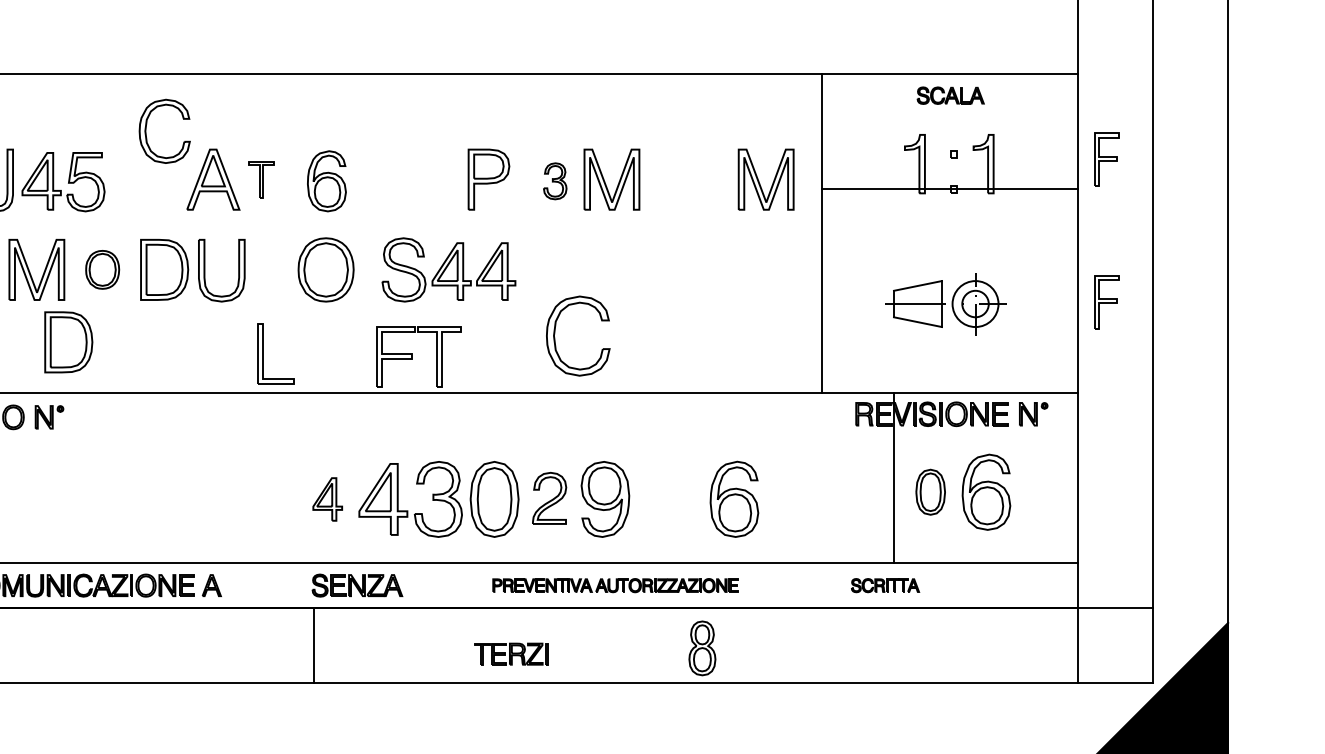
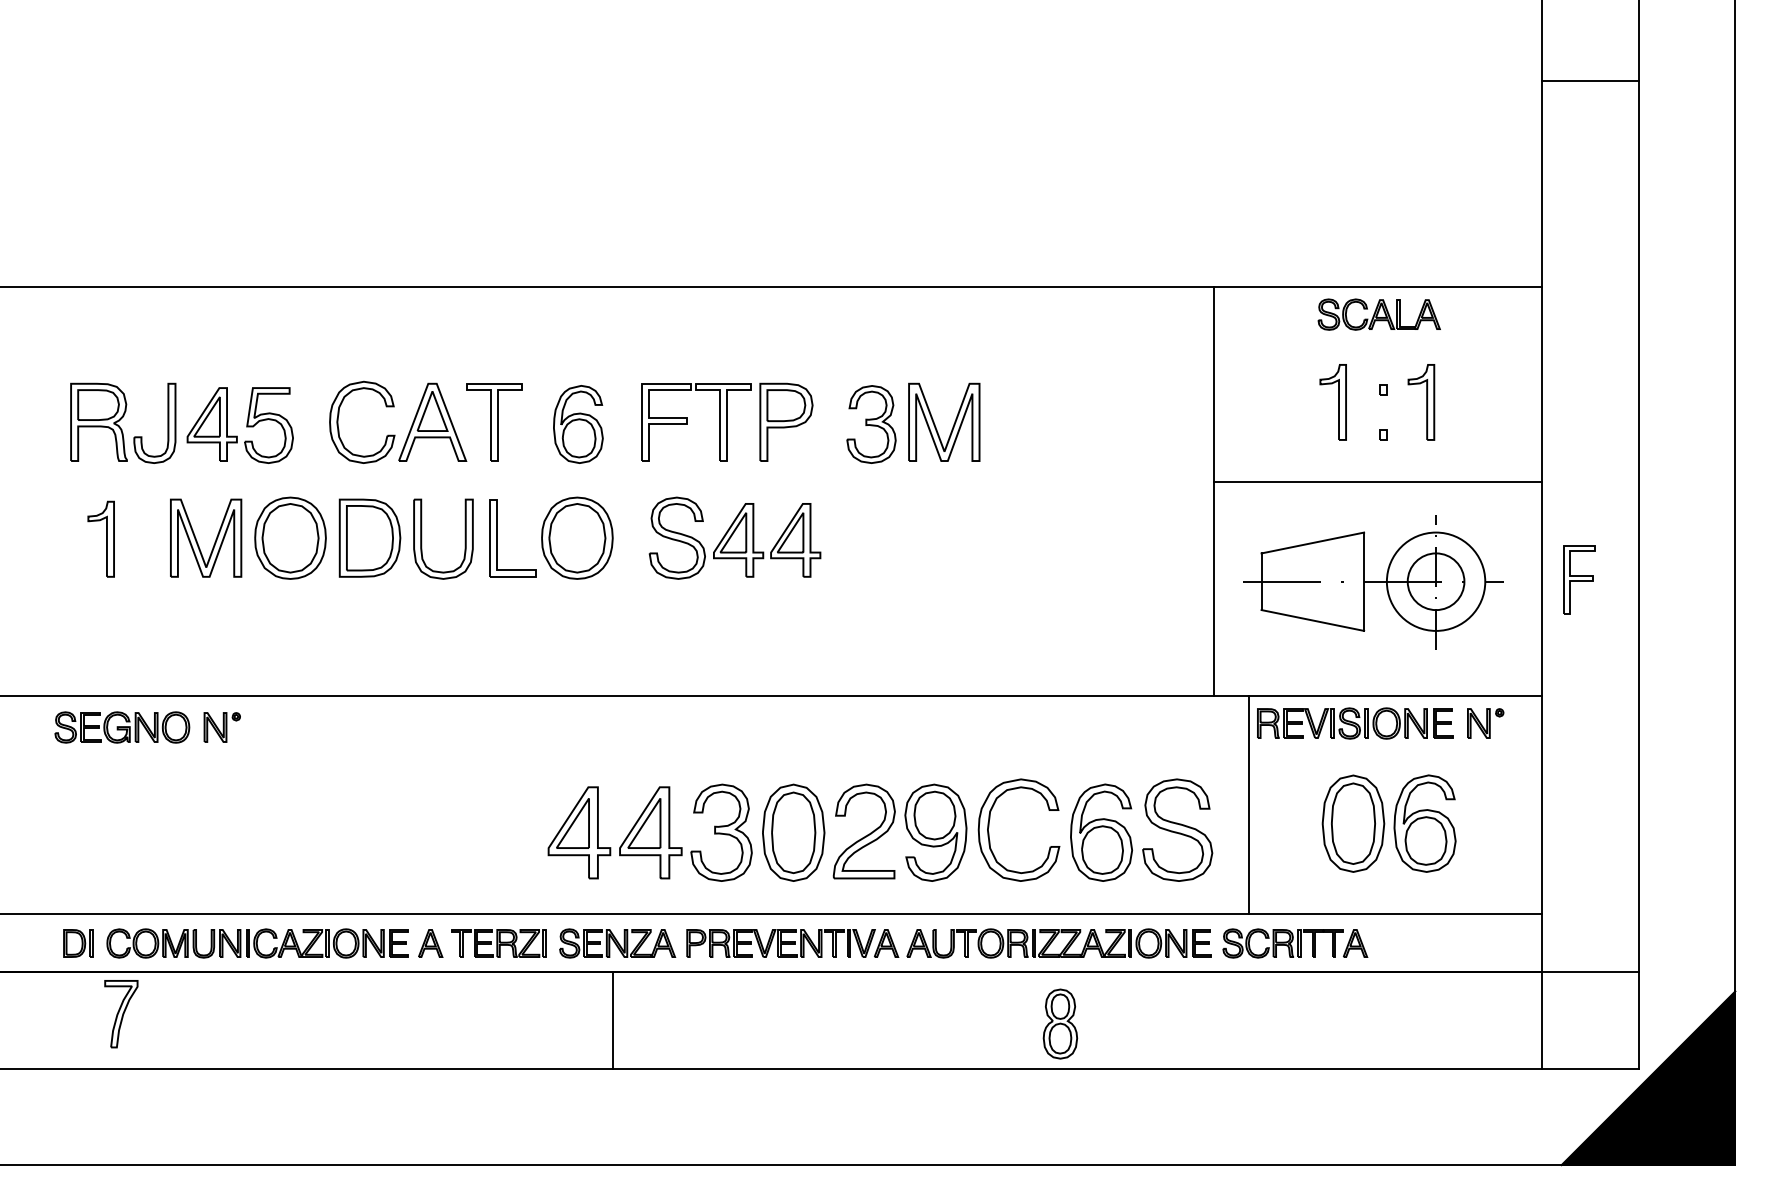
part: (950, 95) -> (1378, 314), size x1.43
part: (147, 126) -> (339, 415), moved
part: (1106, 159) -> (1579, 396), removed
part: (261, 179) -> (494, 422), size x1.67
part: (555, 181) -> (871, 424), size x1.67
part: (772, 182) -> (1150, 426), removed
line: (950, 189) -> (1378, 482), moved
part: (102, 269) -> (290, 537), size x1.67
part: (946, 304) -> (1373, 582), size x1.67
part: (555, 334) -> (989, 827), moved
part: (68, 341) -> (246, 630), removed
part: (263, 354) -> (497, 538), moved
part: (411, 357) -> (687, 422), moved
line: (894, 478) -> (1248, 805), moved
part: (930, 492) -> (1353, 823), size x1.67
part: (793, 496) -> (1177, 829), added
part: (549, 498) -> (863, 831), size x1.43
part: (327, 499) -> (579, 832), size x1.67
part: (615, 585) -> (948, 943), size x1.67
part: (885, 585) -> (1295, 943), size x1.67
line: (314, 645) -> (613, 1020), moved
part: (510, 654) -> (498, 943), moved

